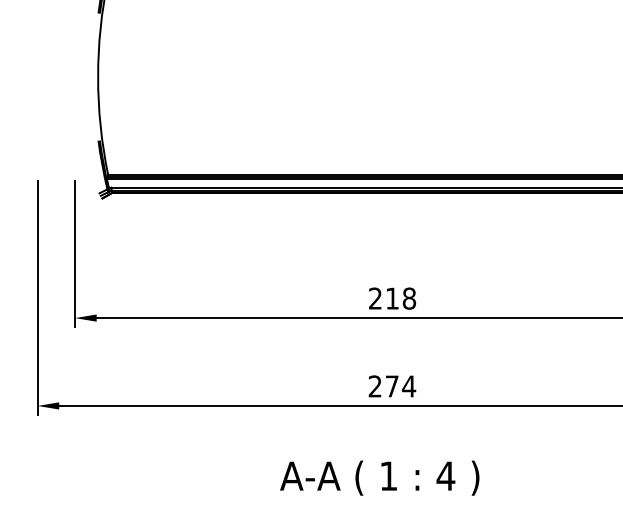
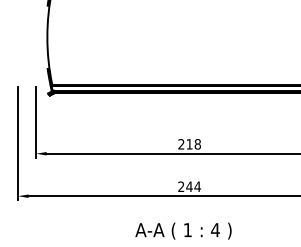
text: (392, 385) -> (189, 186), 274 -> 244

